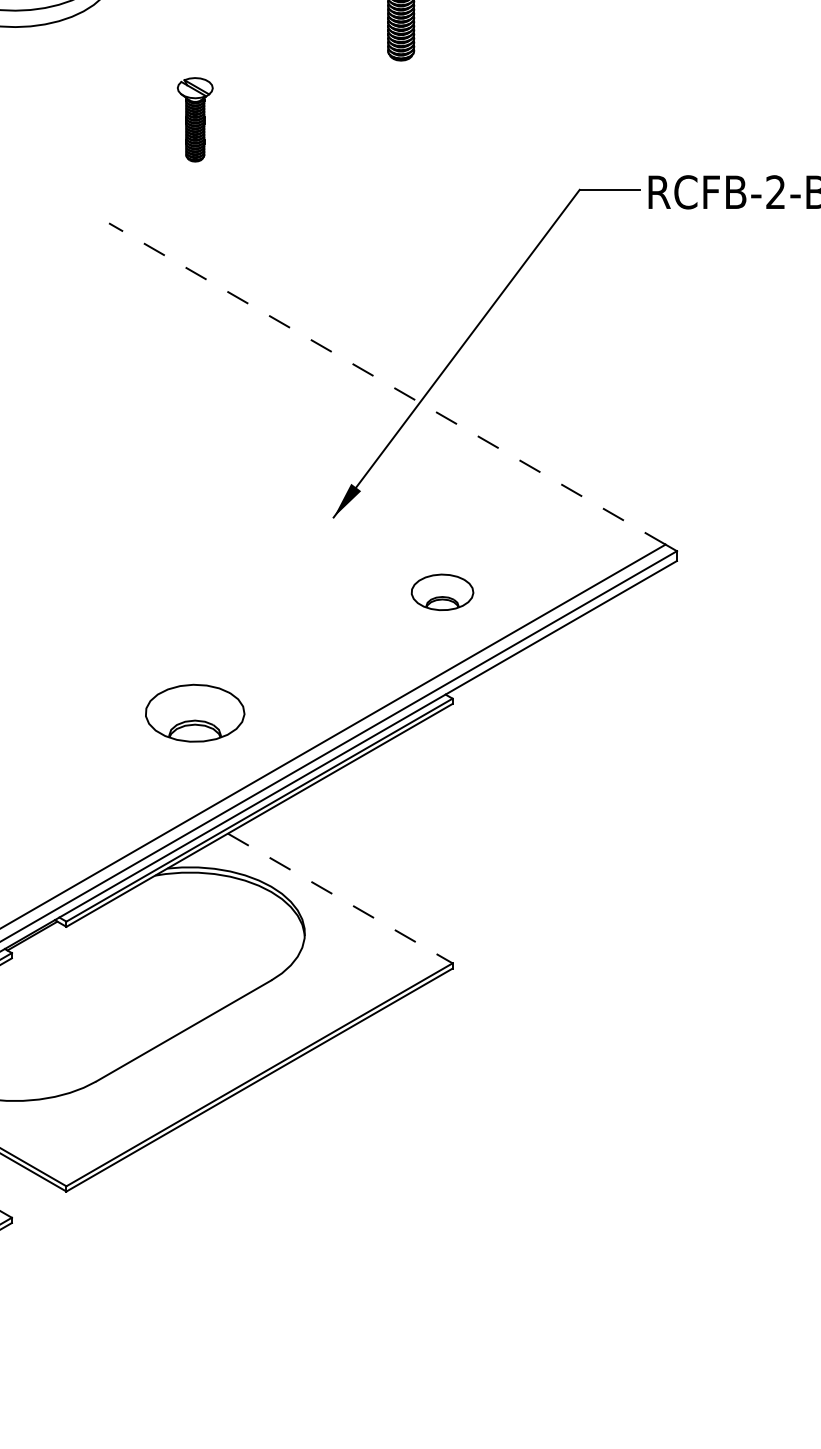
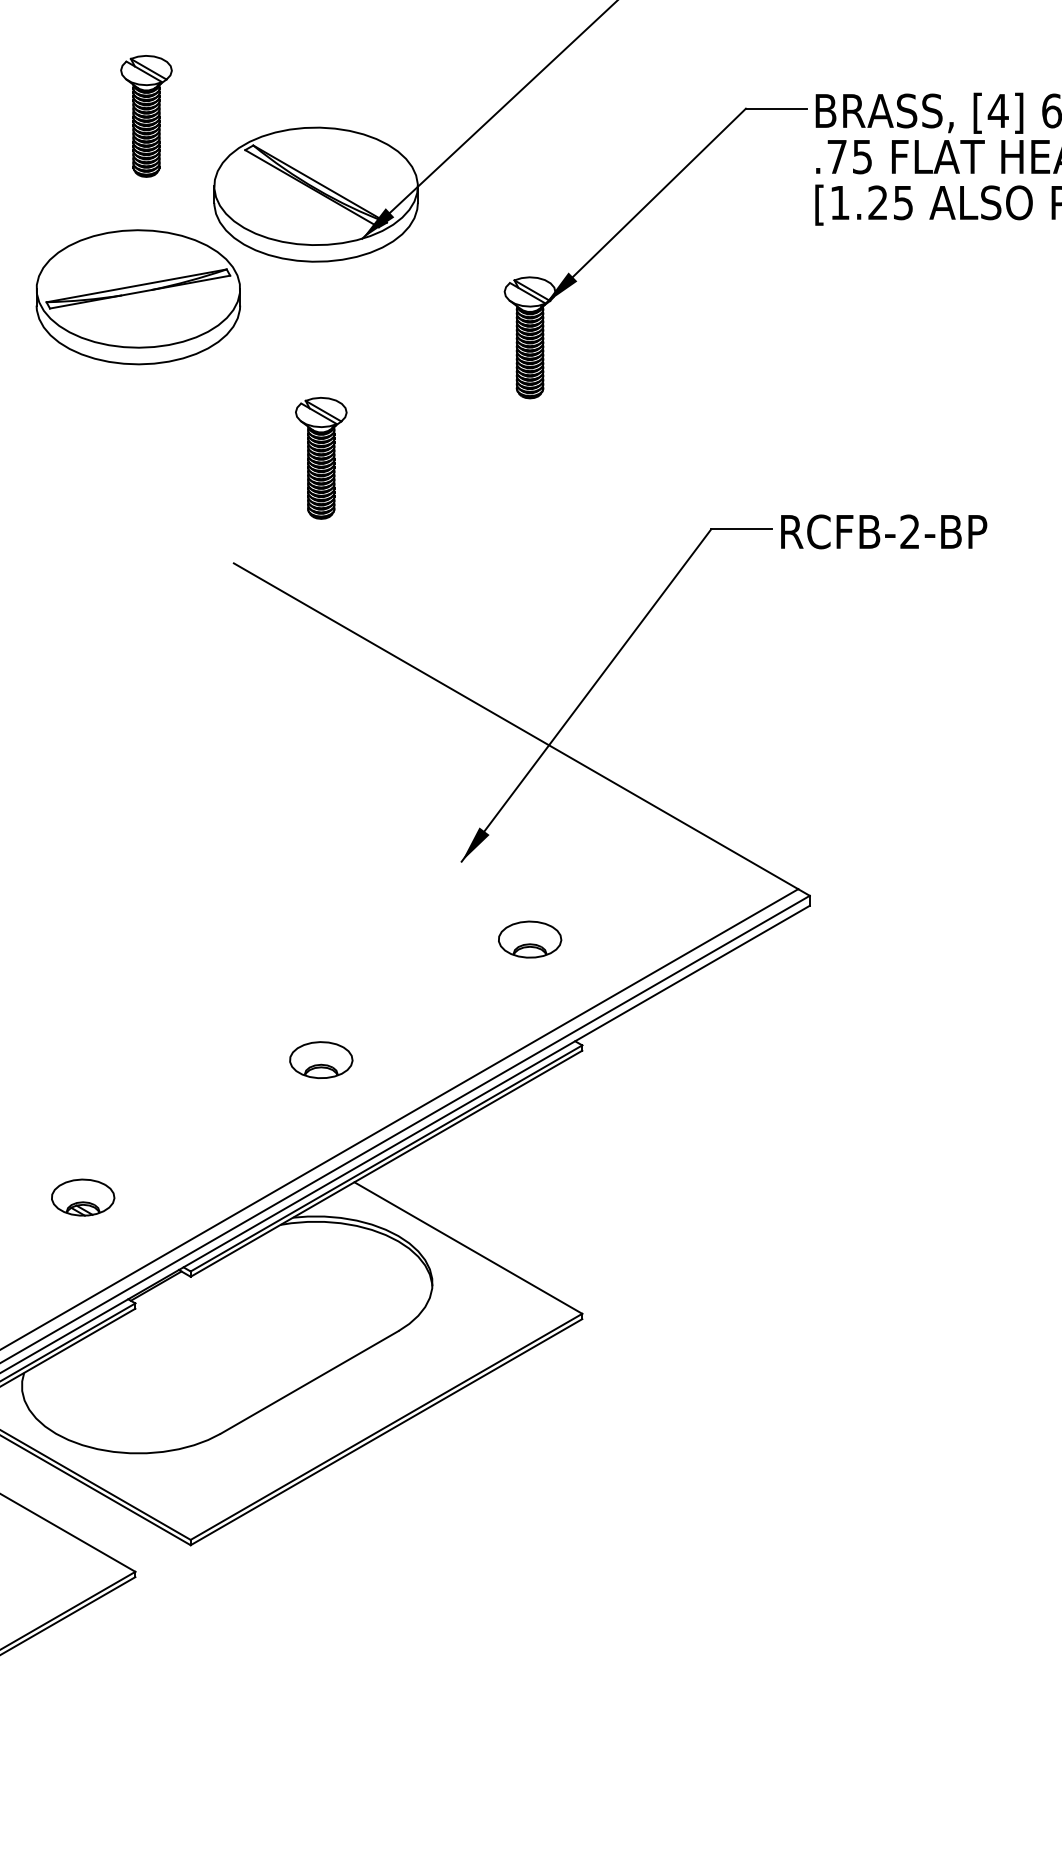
part: (195, 119) -> (321, 458), size x1.43
line: (387, 384) -> (516, 726), dashed -> solid
part: (442, 592) -> (530, 939), moved
part: (195, 712) -> (321, 1059), size x0.62
line: (340, 898) -> (468, 1248), dashed -> solid

